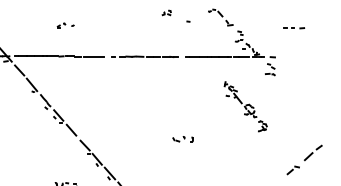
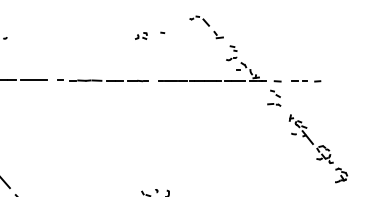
part: (166, 12) -> (141, 35), moved
part: (294, 28) -> (307, 81), moved
part: (245, 106) -> (318, 148), moved

